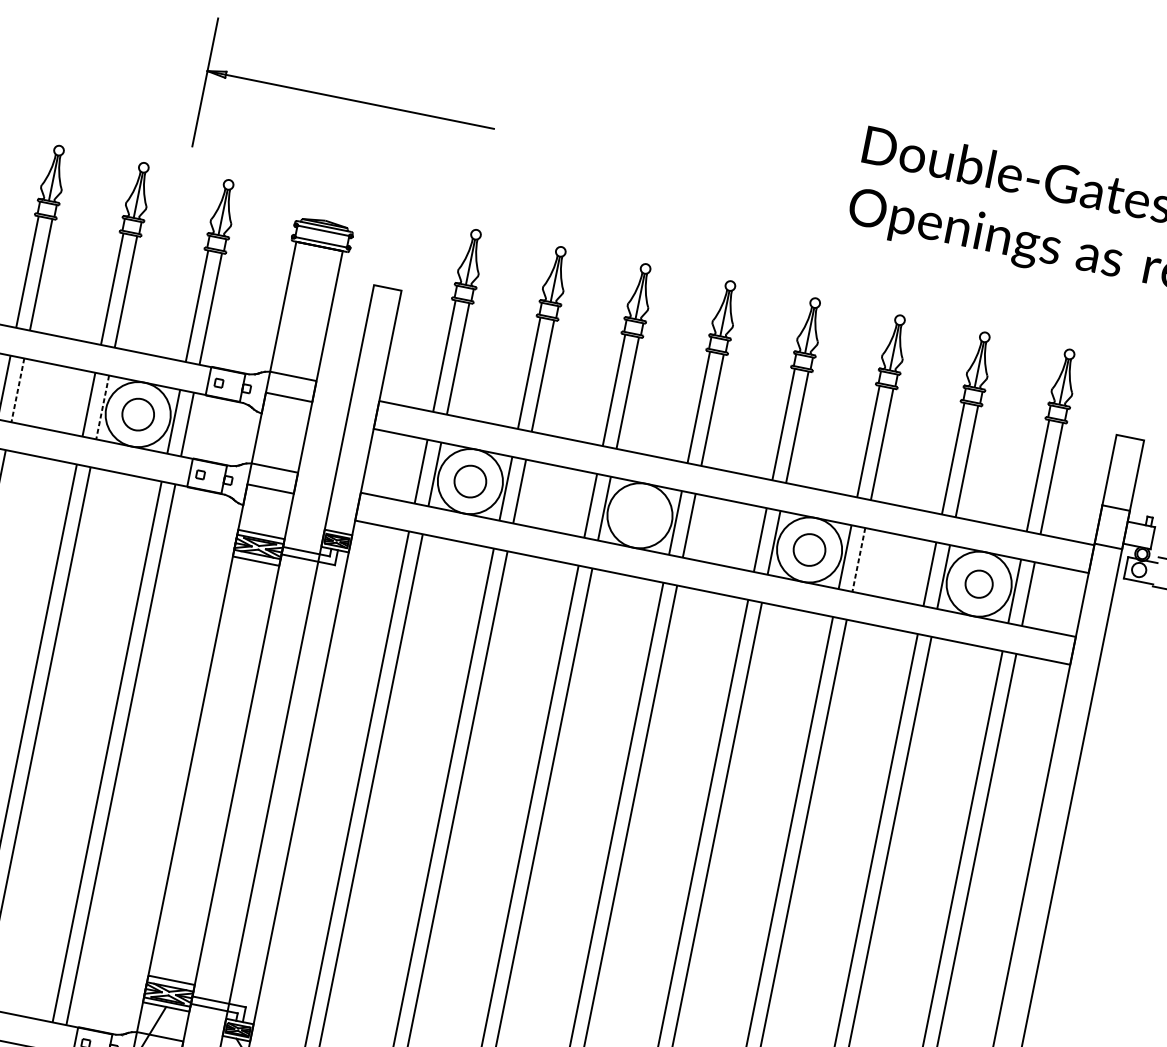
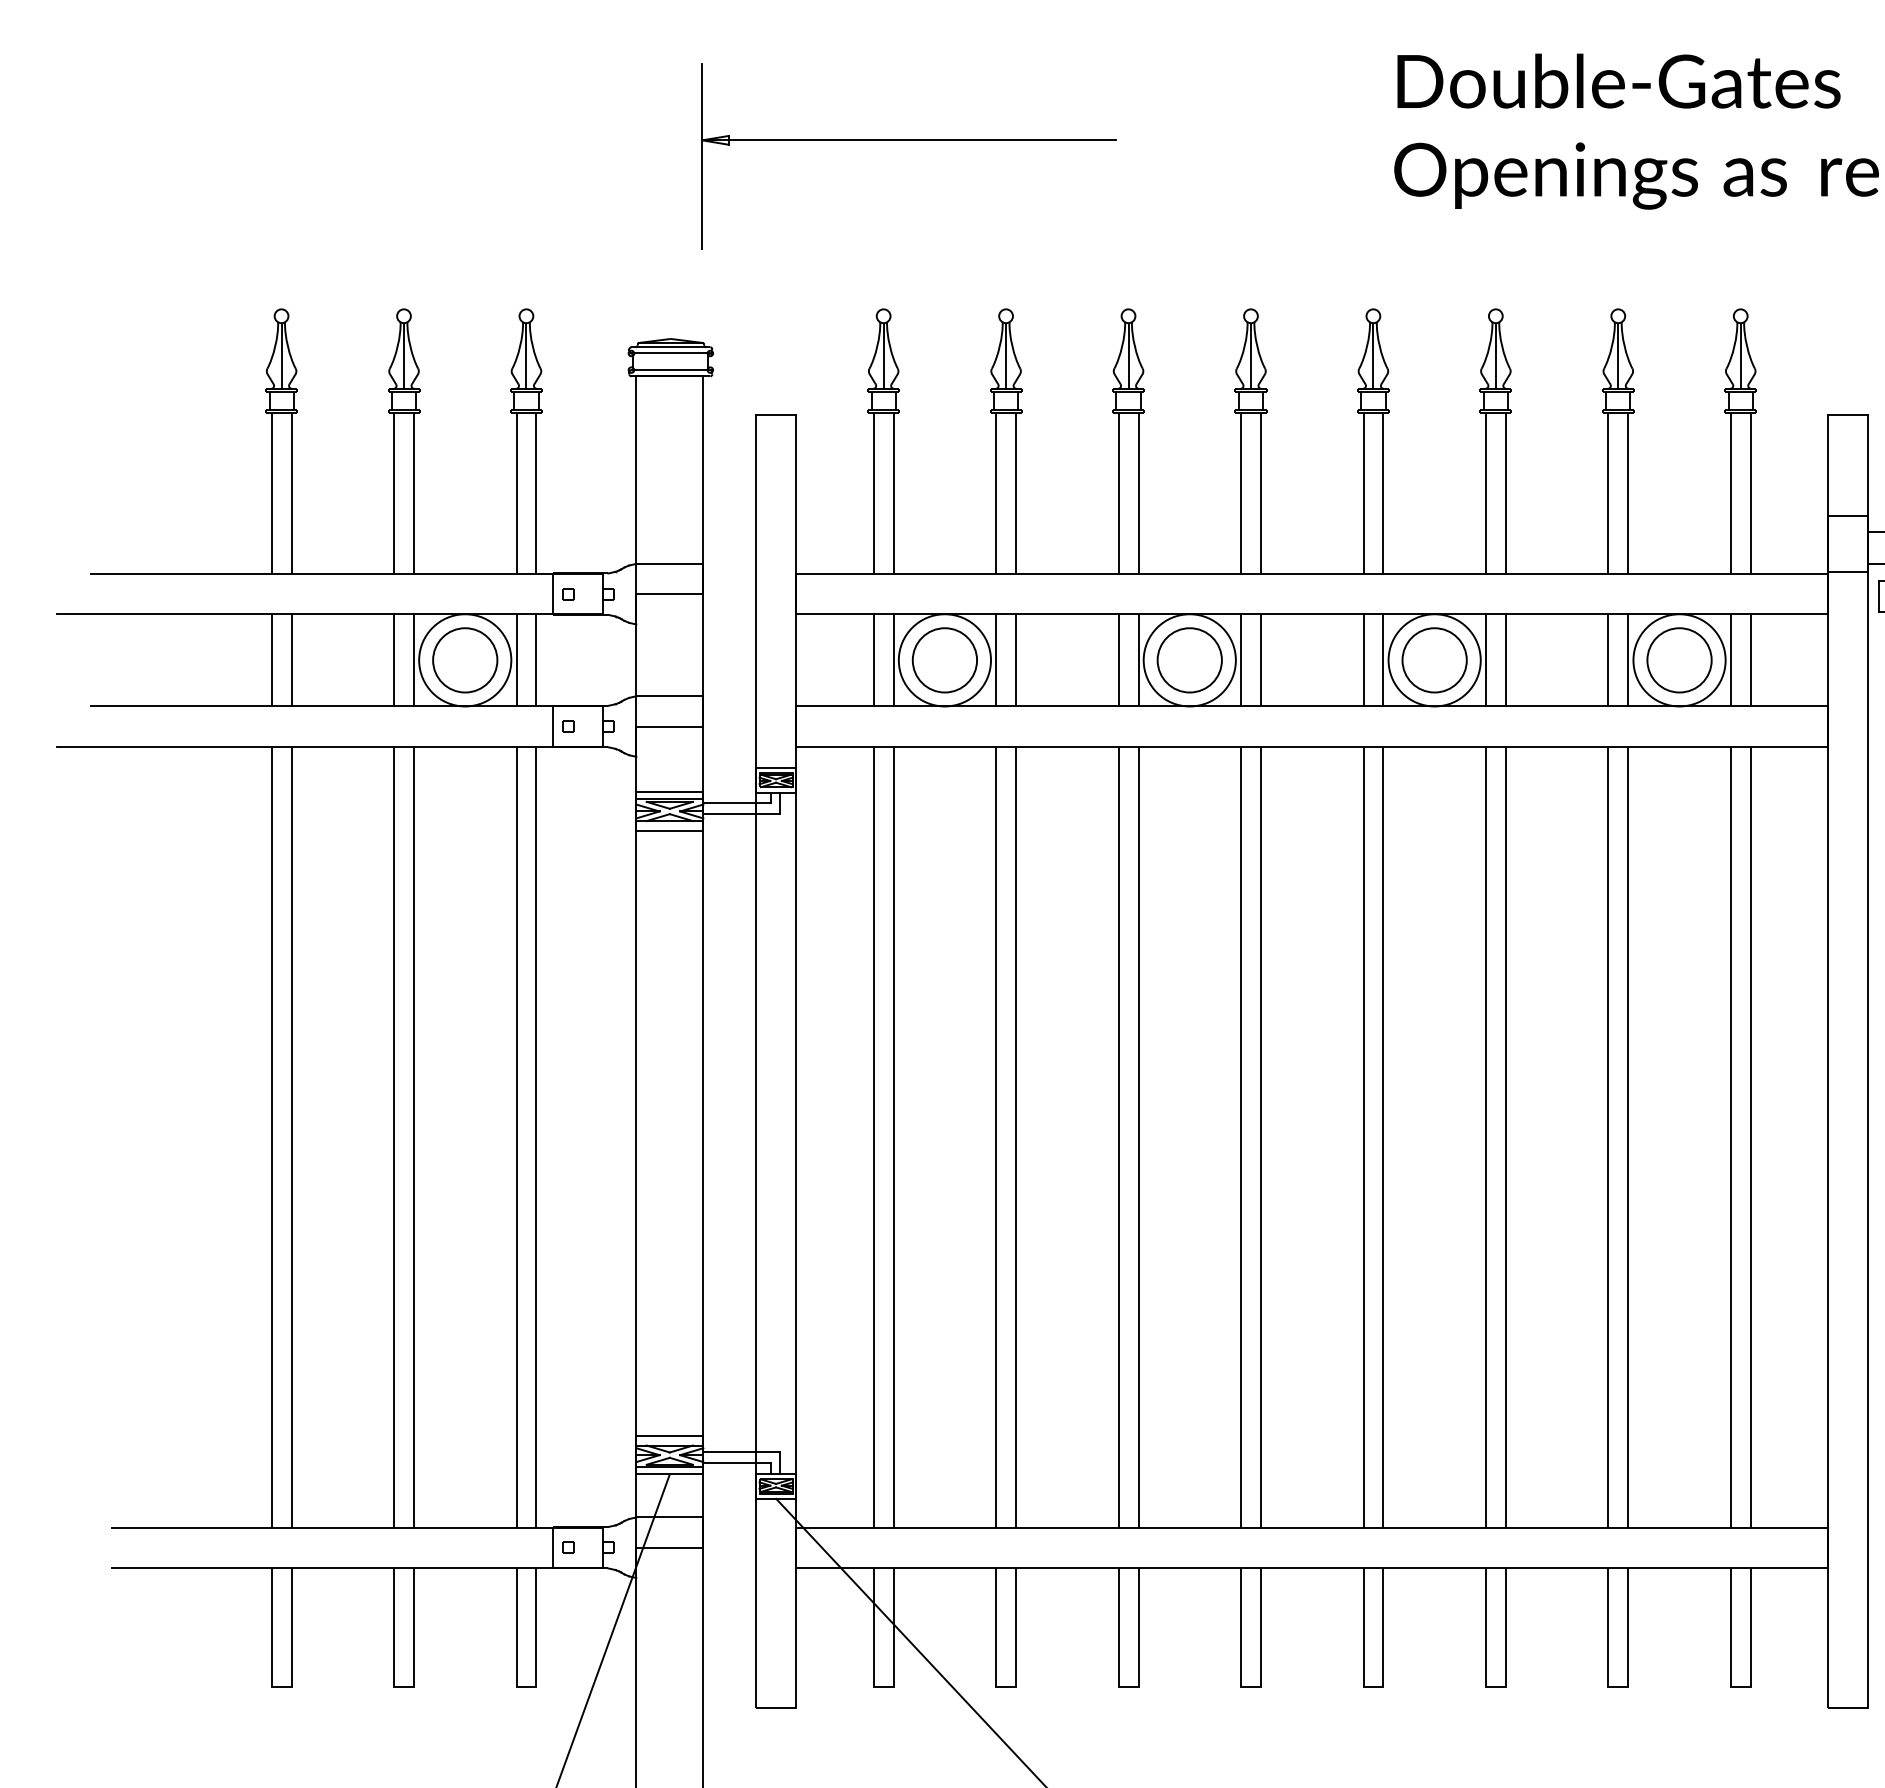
part: (350, 100) -> (908, 140), moved
line: (17, 390) -> (291, 660), dashed -> solid
line: (102, 407) -> (413, 660), dashed -> solid
circle: (138, 414) -> (465, 660), size x1.43
circle: (470, 481) -> (944, 660), size x1.43
circle: (639, 515) -> (1189, 660), added
circle: (809, 550) -> (1434, 660), size x1.43
line: (858, 559) -> (1505, 660), dashed -> solid
circle: (979, 584) -> (1679, 660), size x1.67

